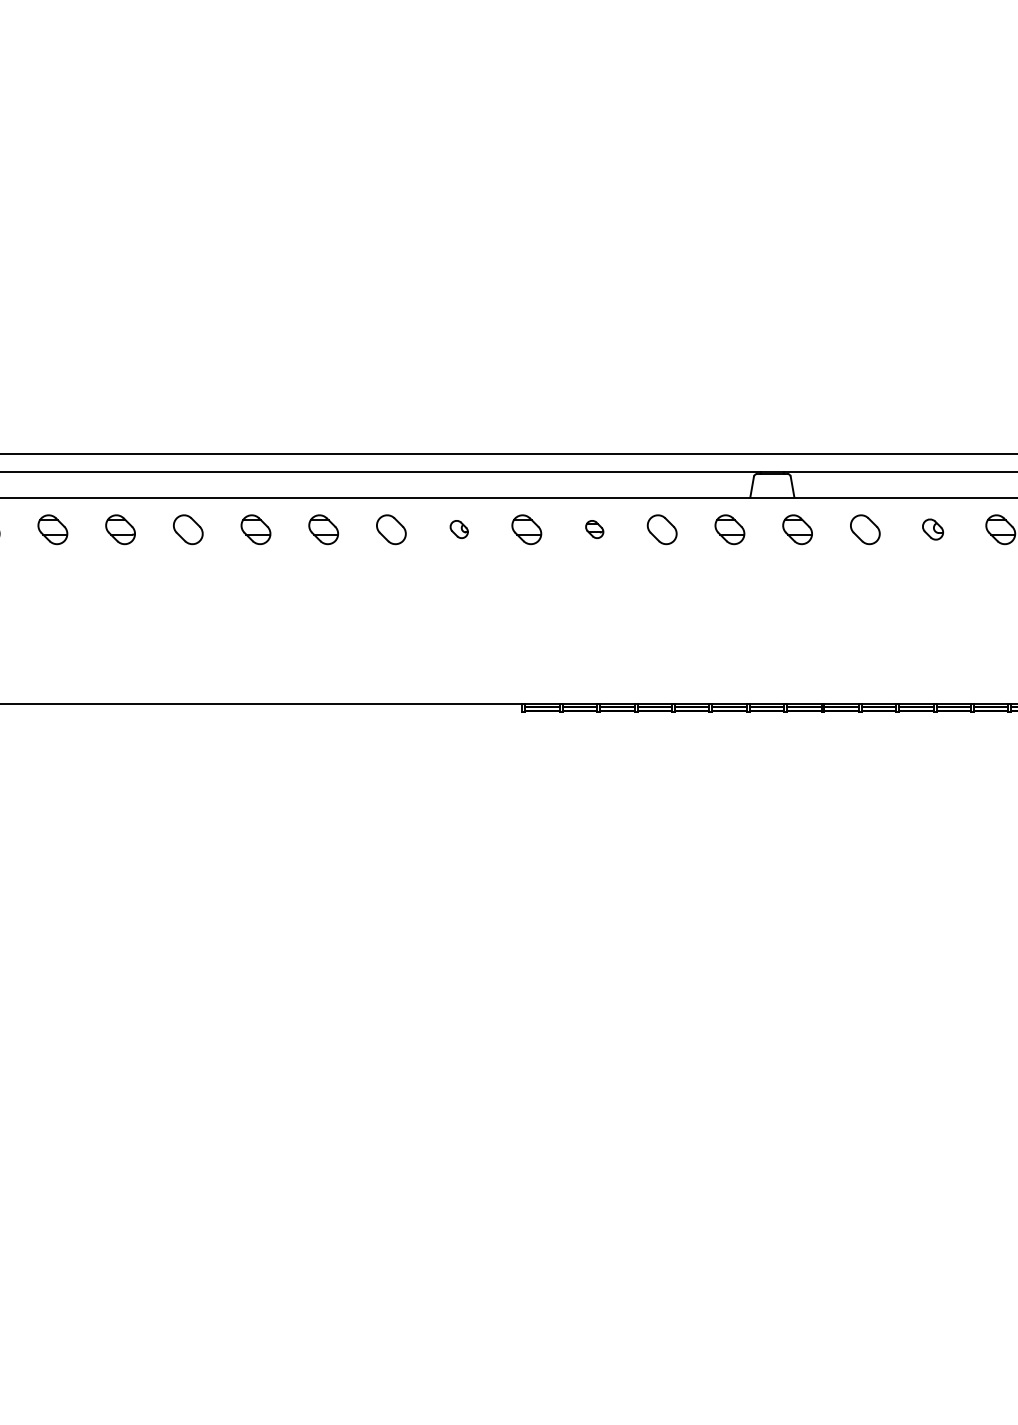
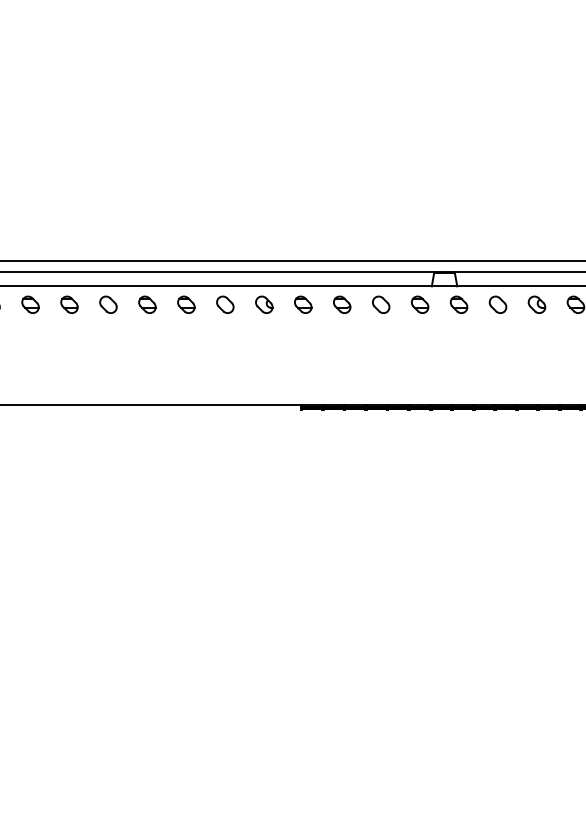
part: (459, 529) -> (264, 304), size x1.67
part: (595, 529) -> (342, 304), size x1.67
part: (932, 529) -> (536, 304), size x1.43

